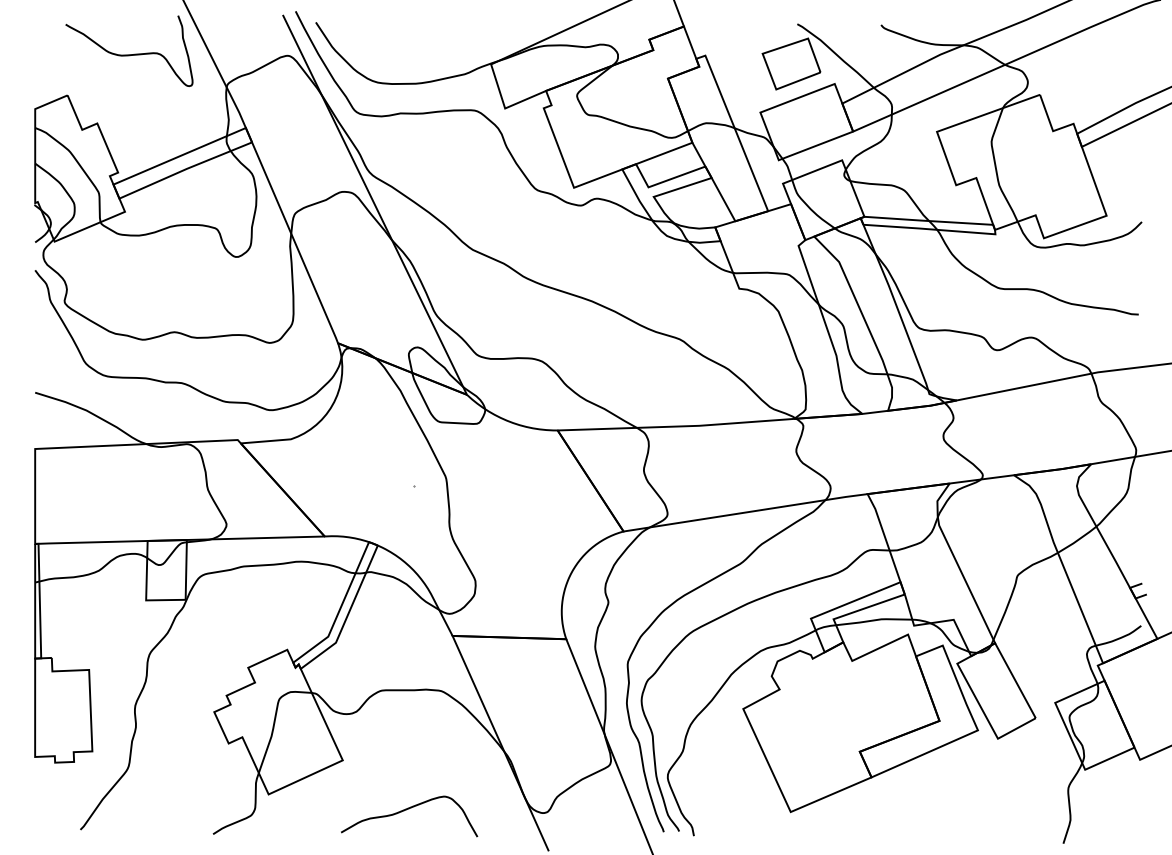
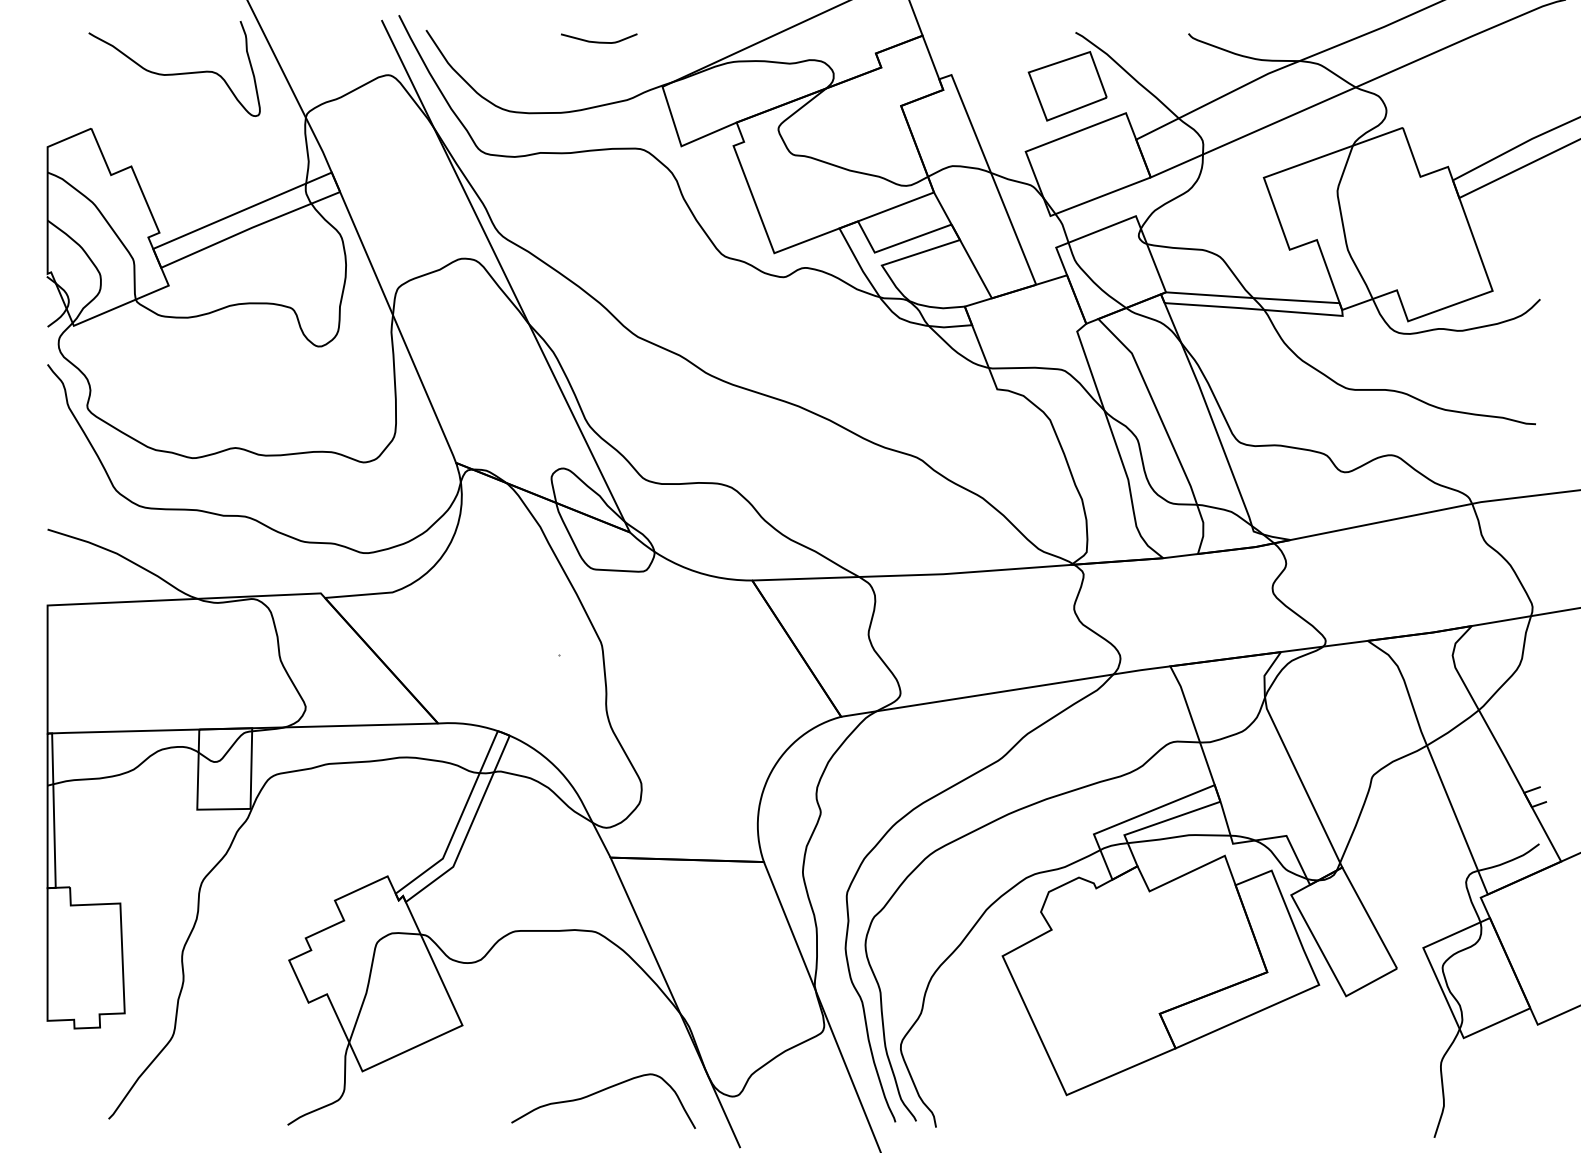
curve: (443, 30) -> (598, 41), added
curve: (406, 810) -> (599, 1093), moved

